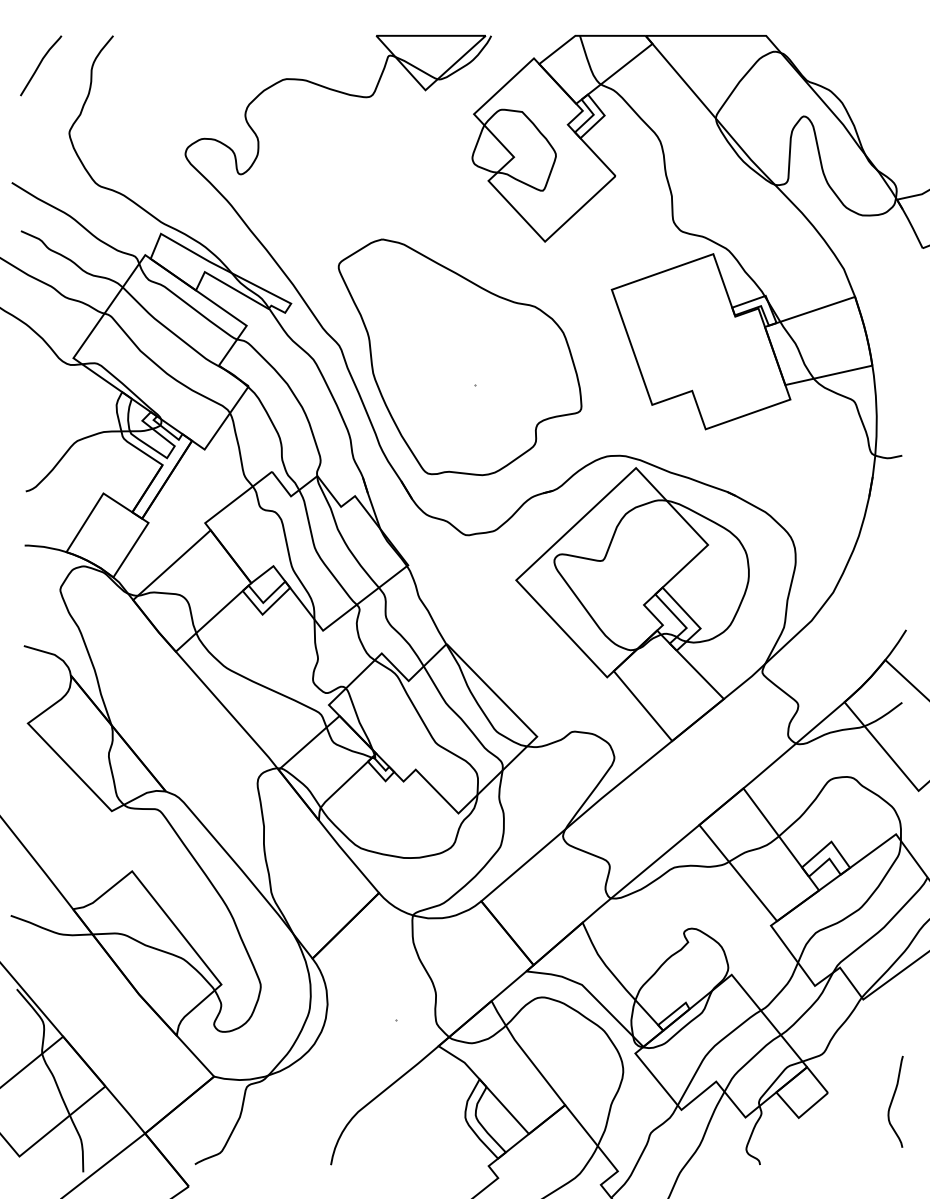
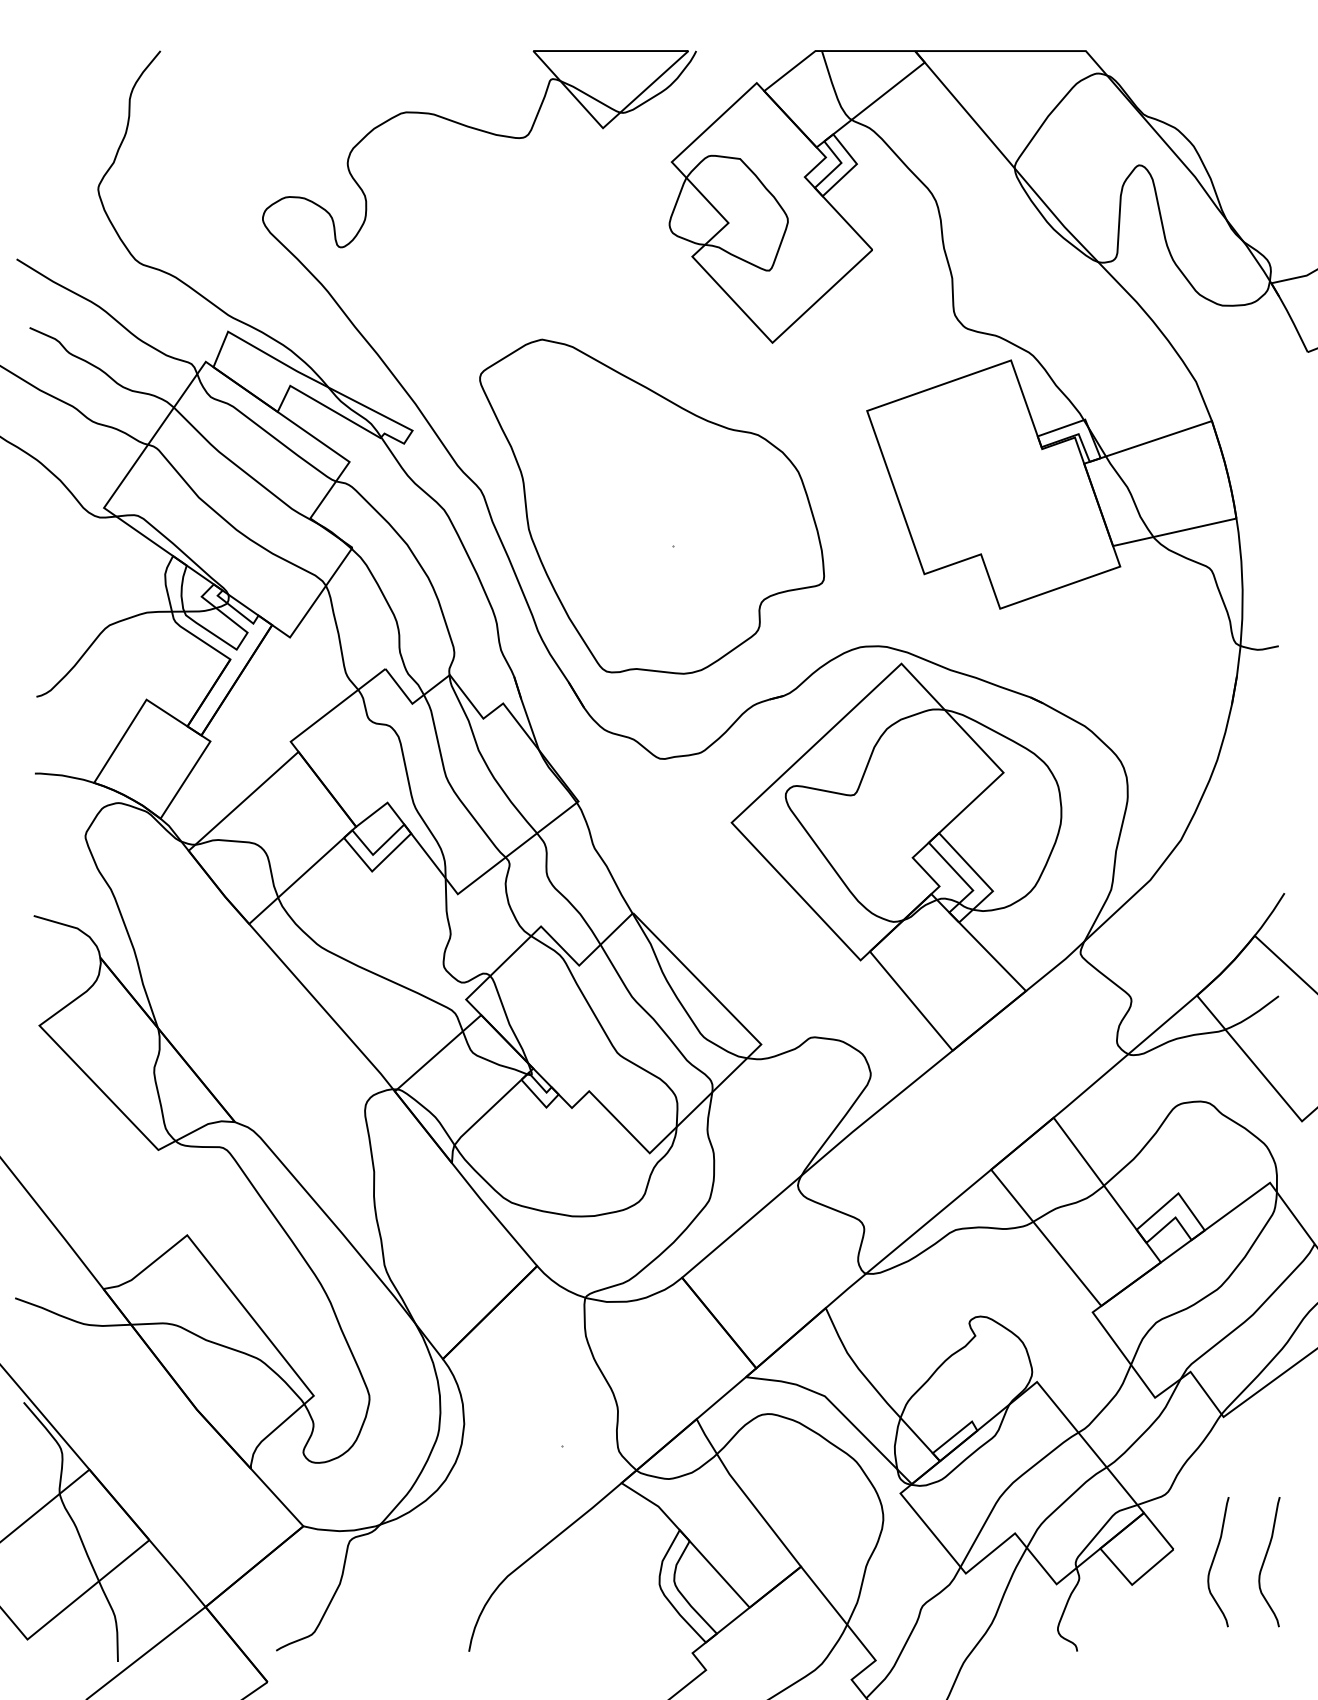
curve: (39, 65) -> (56, 92), removed
curve: (856, 1100) -> (1214, 1560), added

